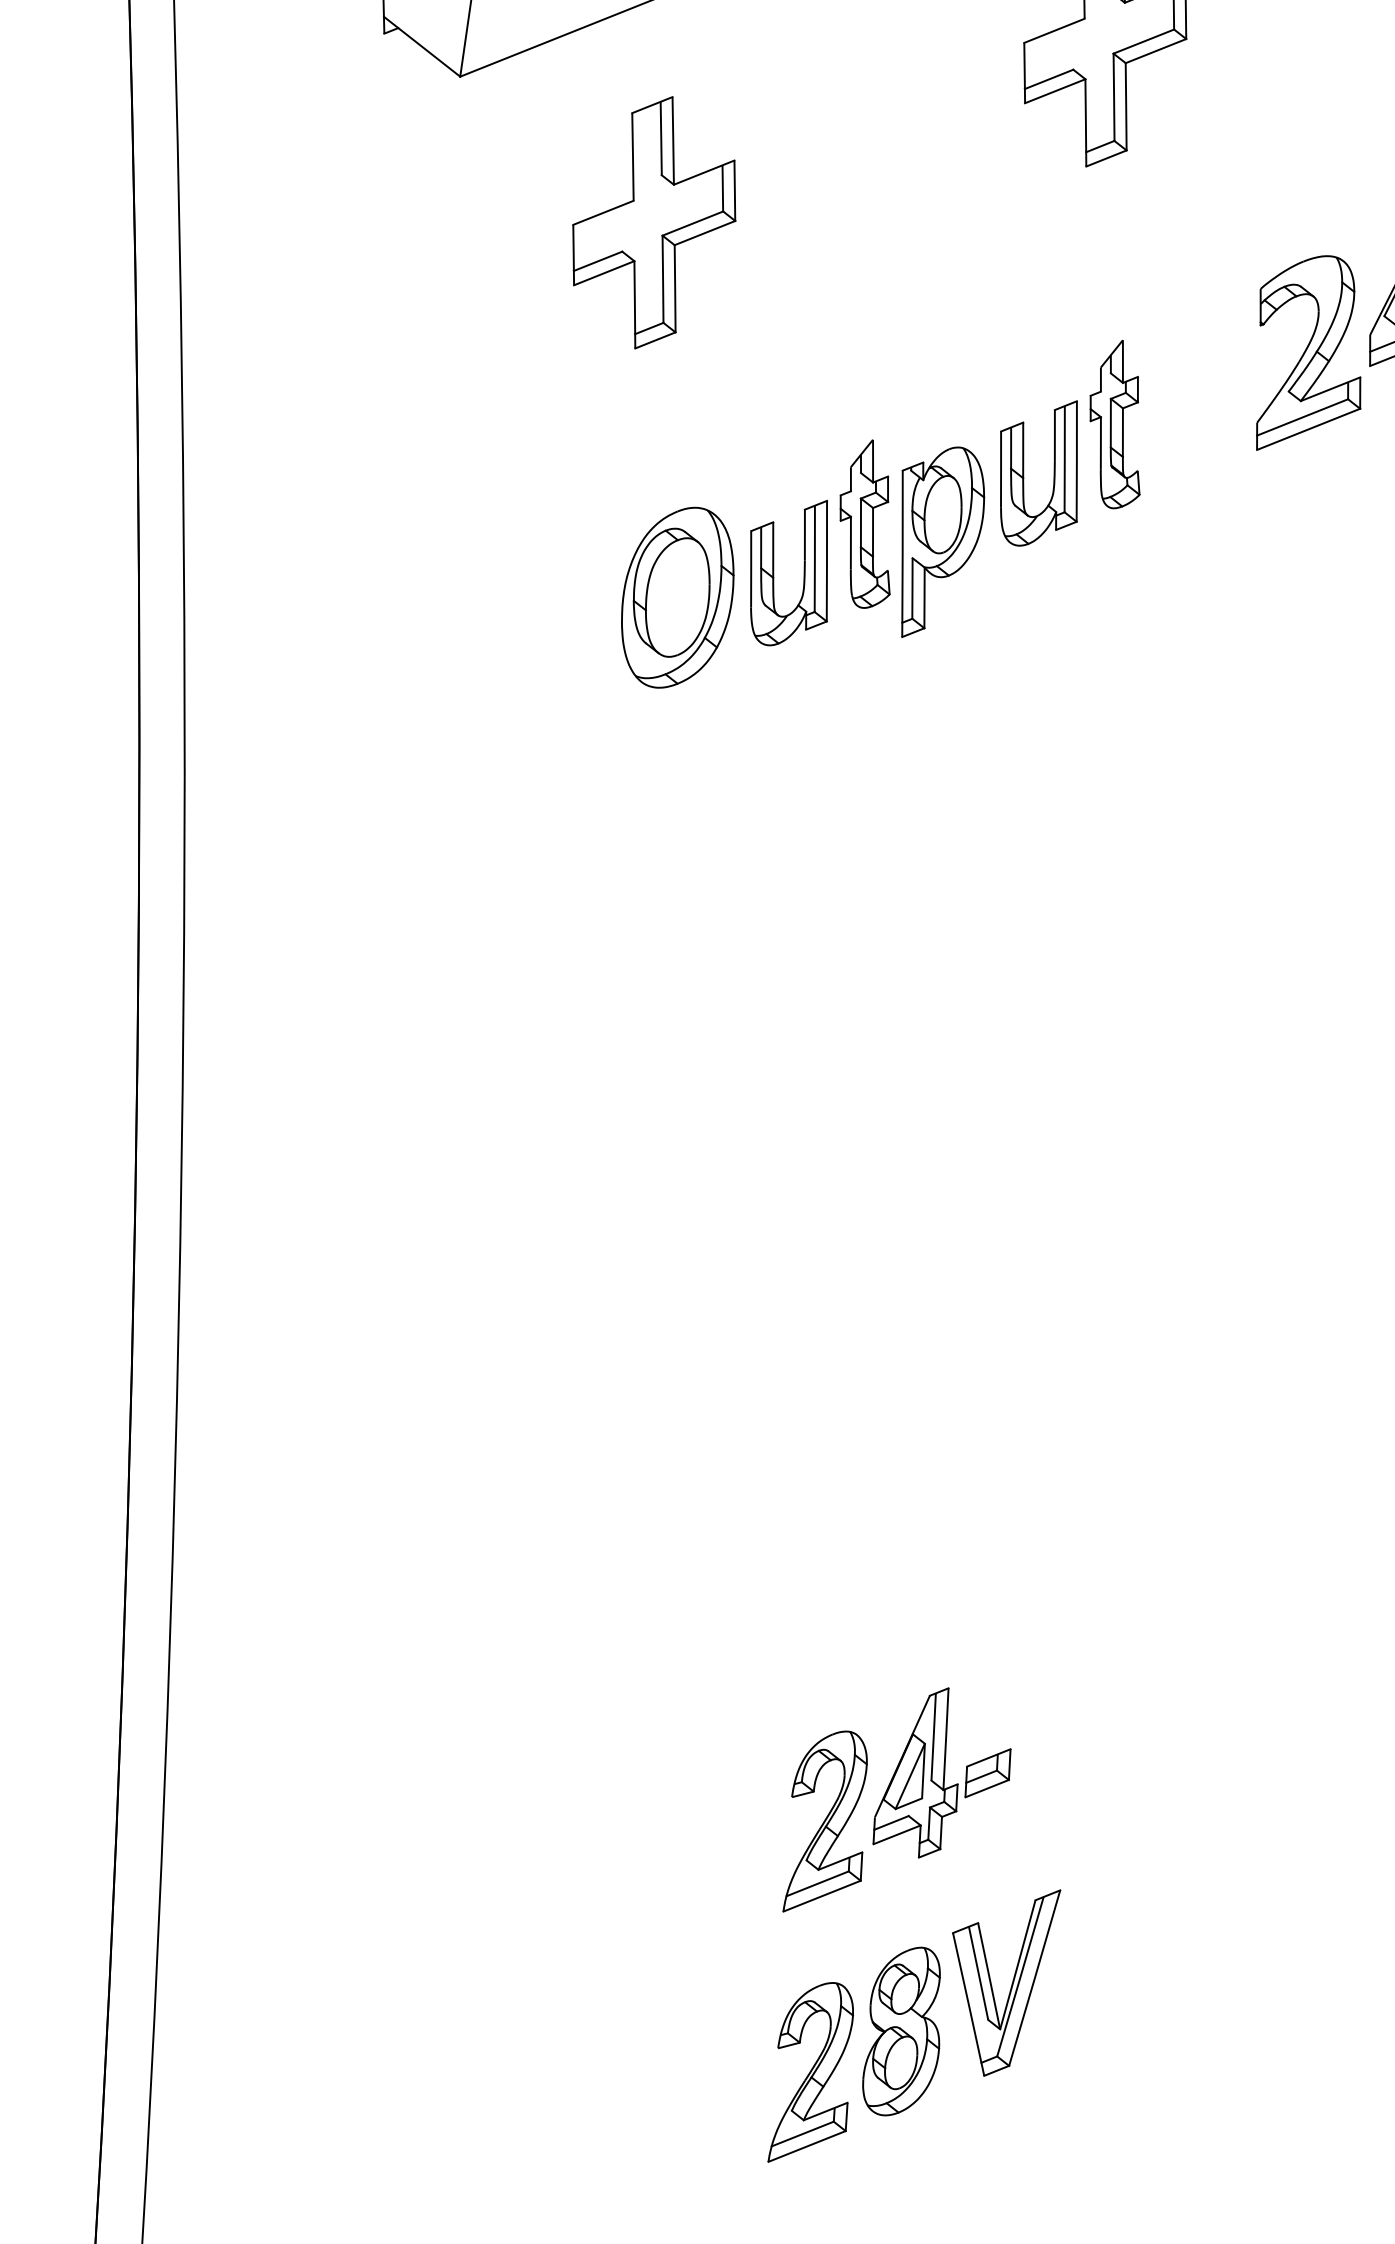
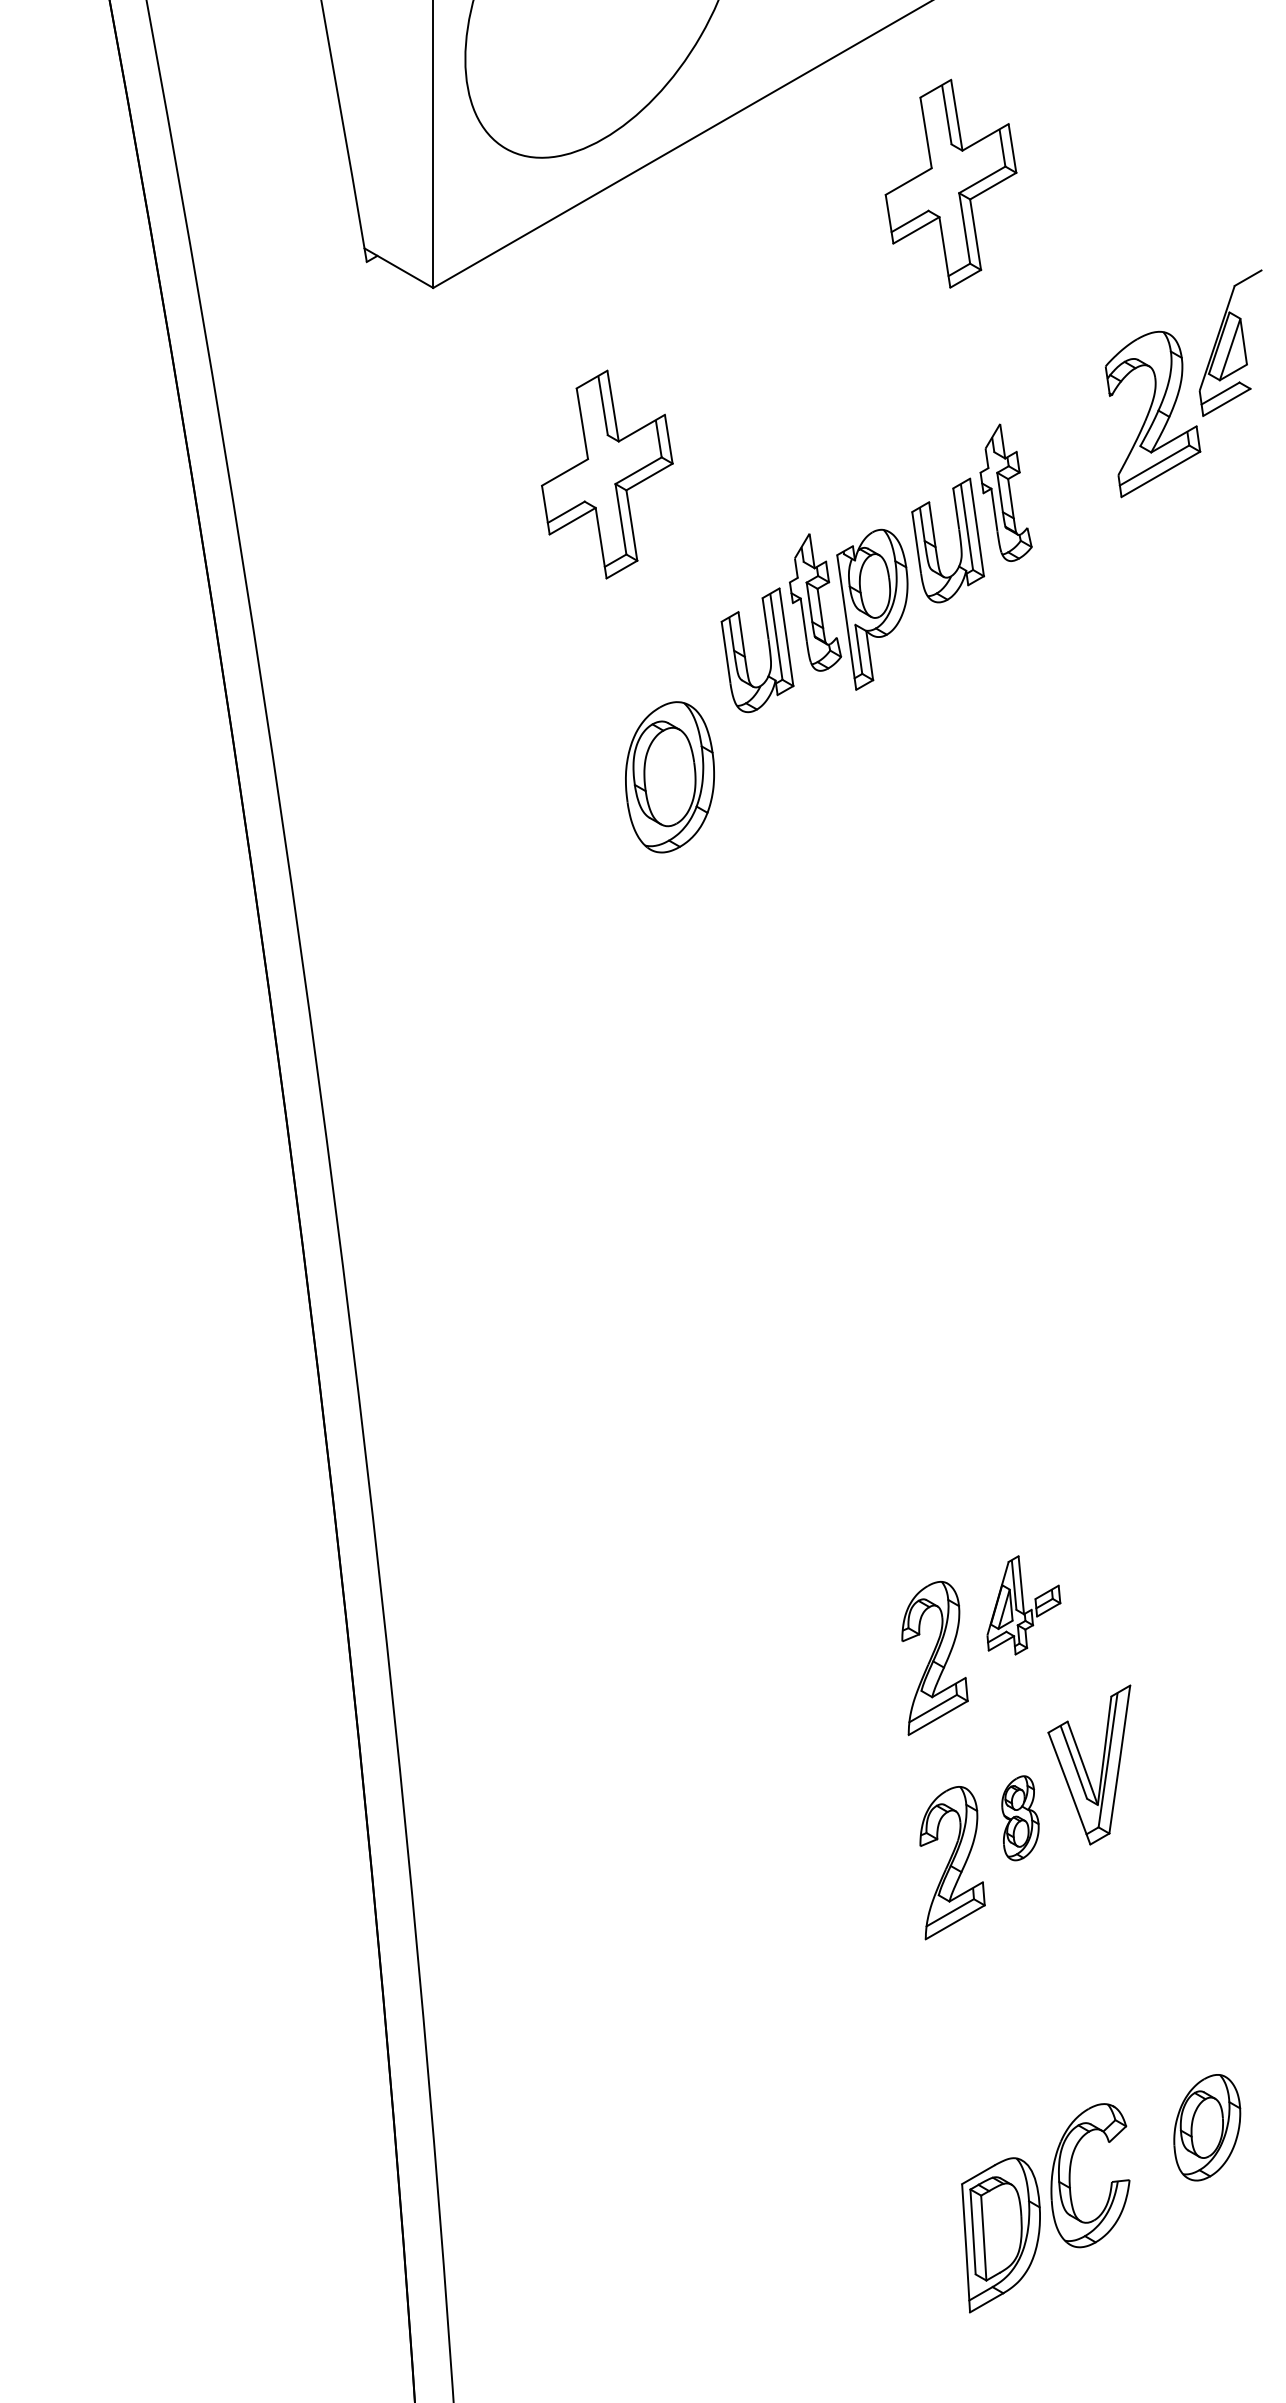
part: (654, 222) -> (607, 474), moved
part: (677, 597) -> (669, 777), moved
part: (944, 1774) -> (1023, 1605), size x0.7
part: (904, 2032) -> (1020, 1818), size x0.6

